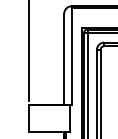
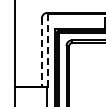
line: (71, 56) -> (47, 50), solid -> dashed
line: (63, 60) -> (41, 53), solid -> dashed

